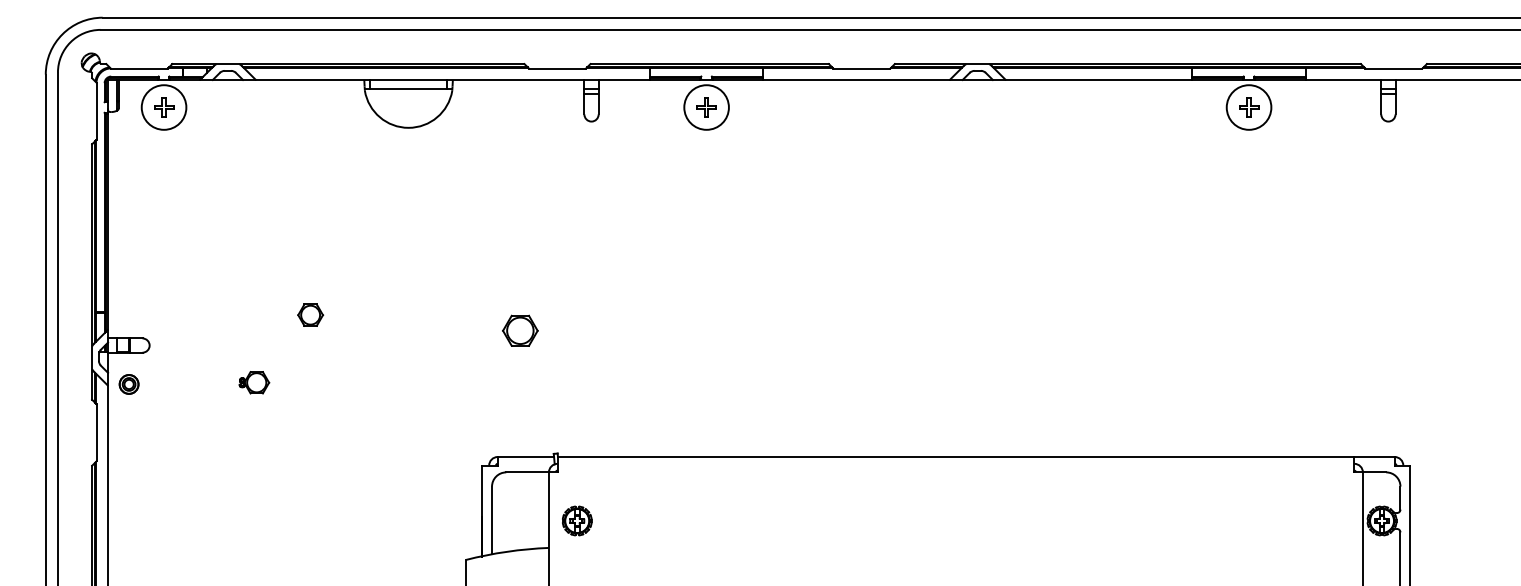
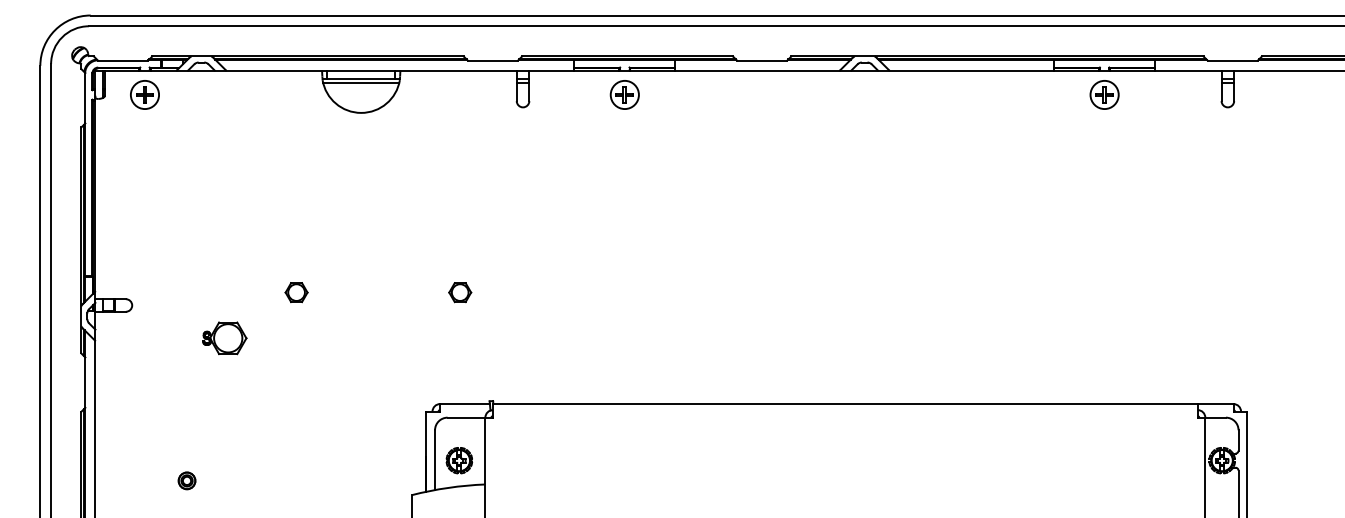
line: (408, 93) -> (361, 82), added
circle: (163, 107) -> (144, 94), size x0.71
circle: (706, 107) -> (624, 94), size x0.71
circle: (1248, 107) -> (1104, 94), size x0.71
part: (310, 315) -> (296, 292), moved
part: (520, 330) -> (460, 292), size x0.71
part: (253, 382) -> (224, 338), size x1.67
part: (128, 384) -> (186, 480), moved
part: (576, 520) -> (458, 460), moved

